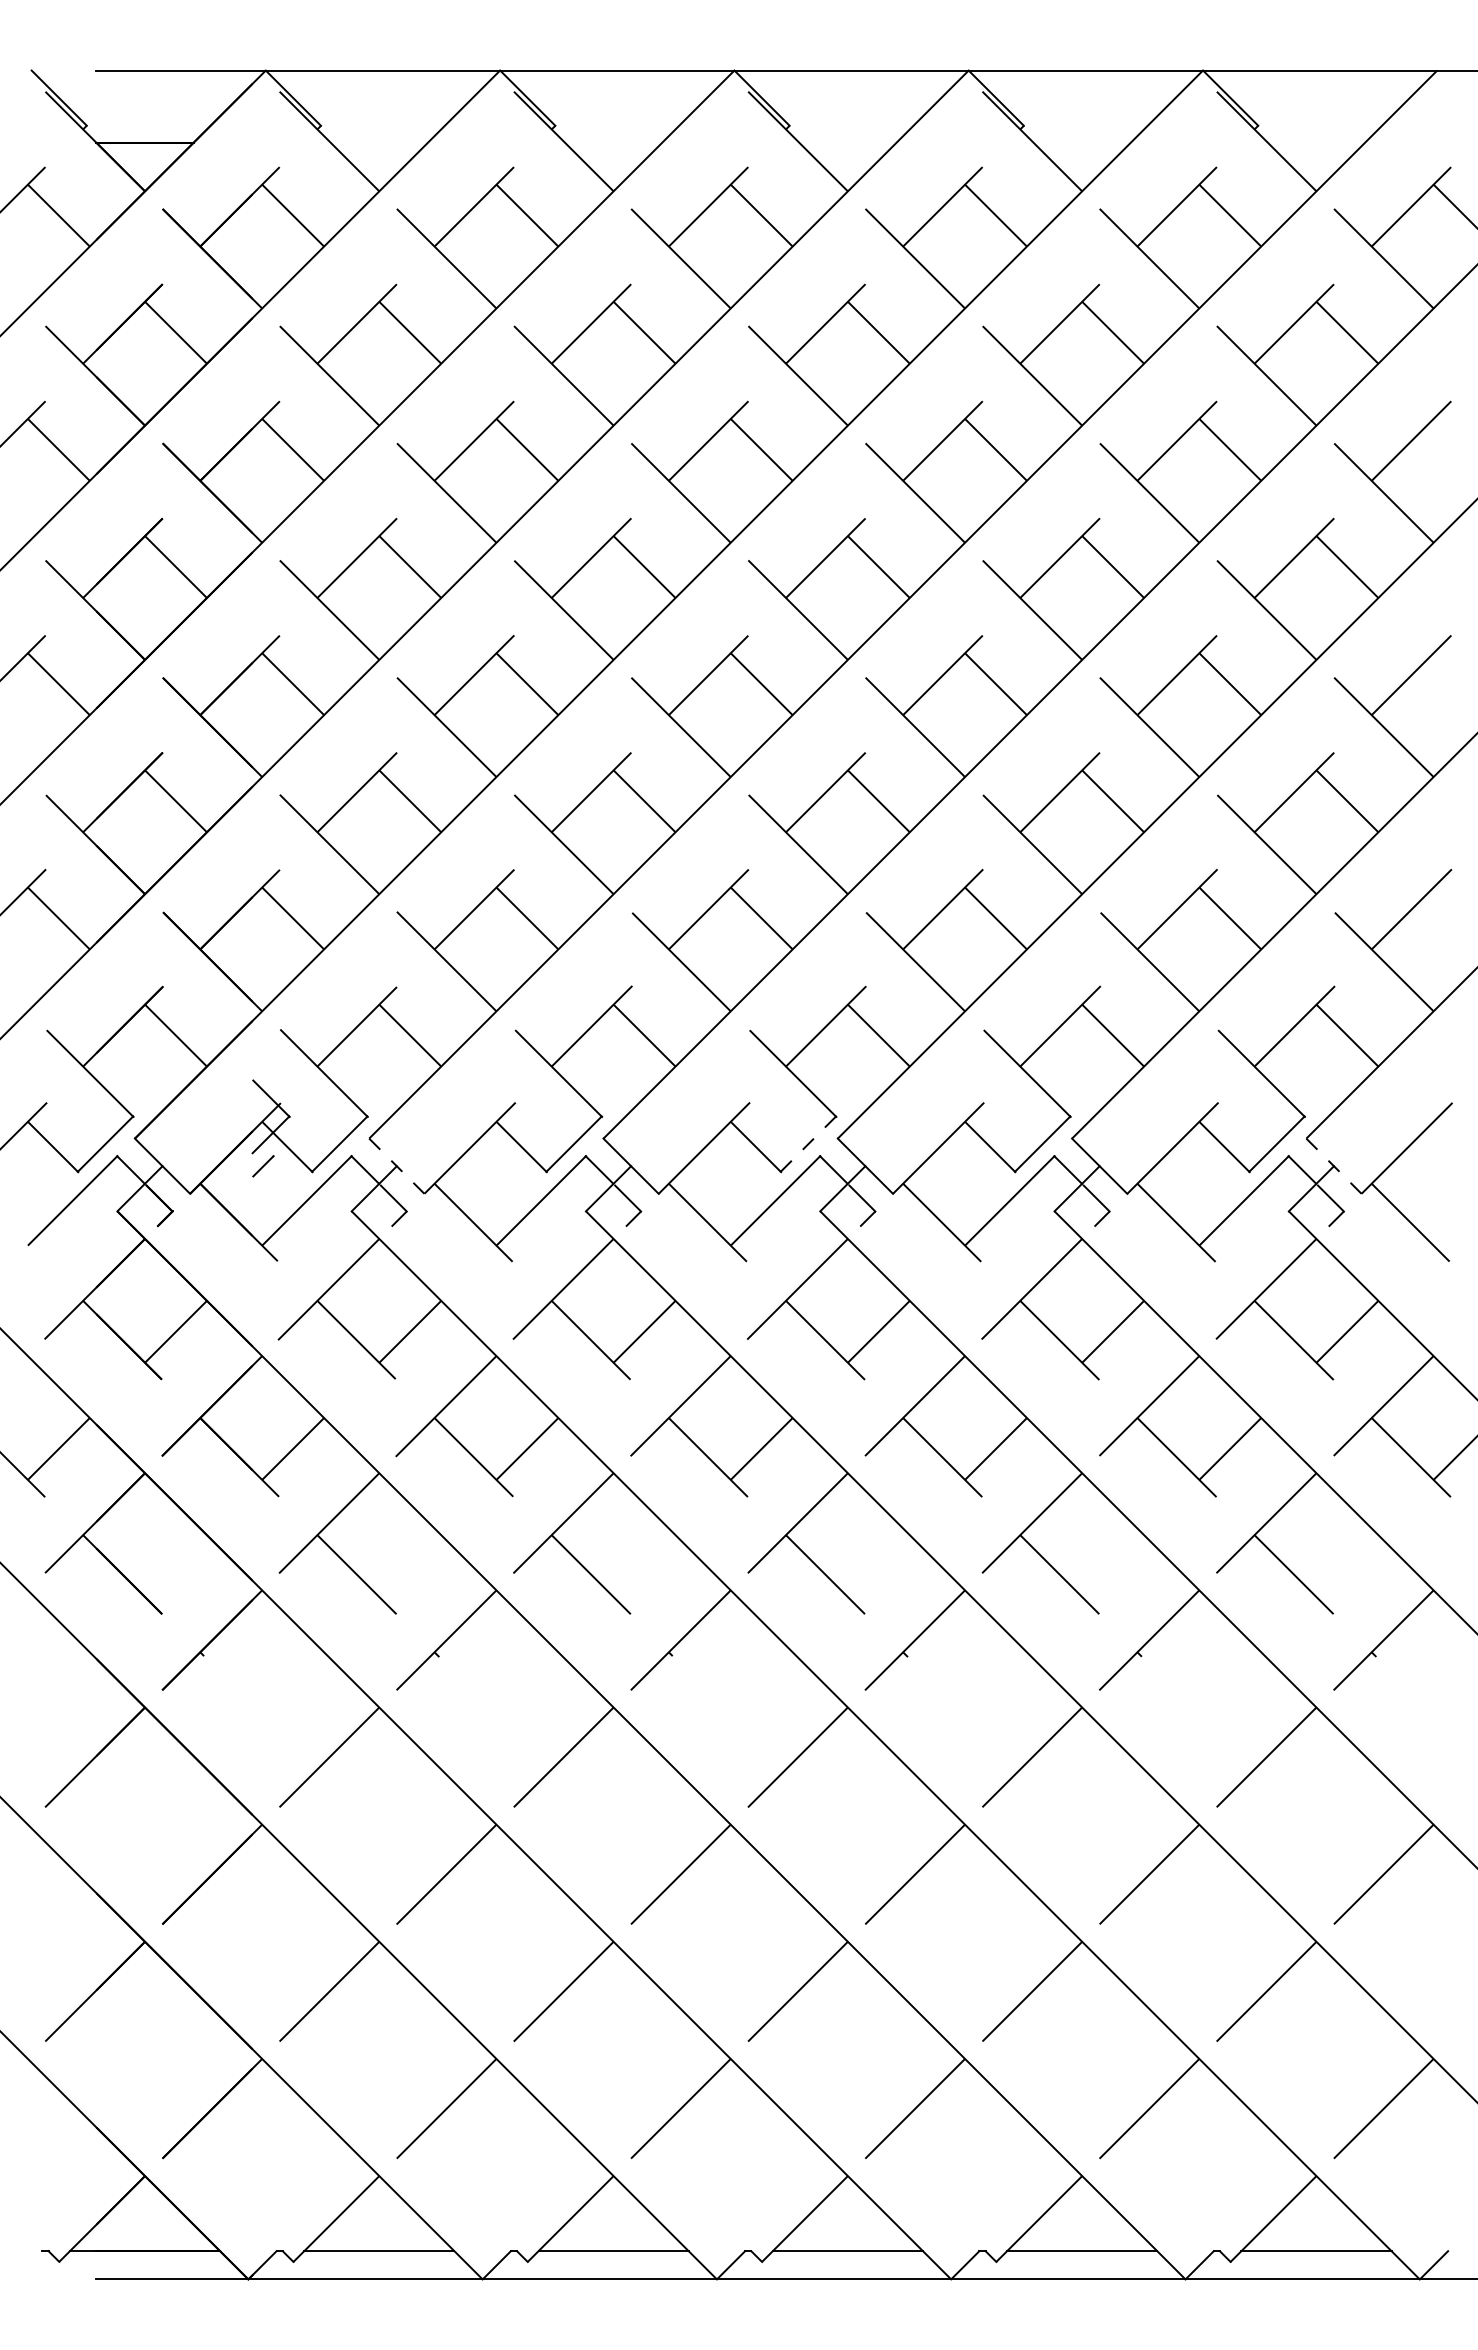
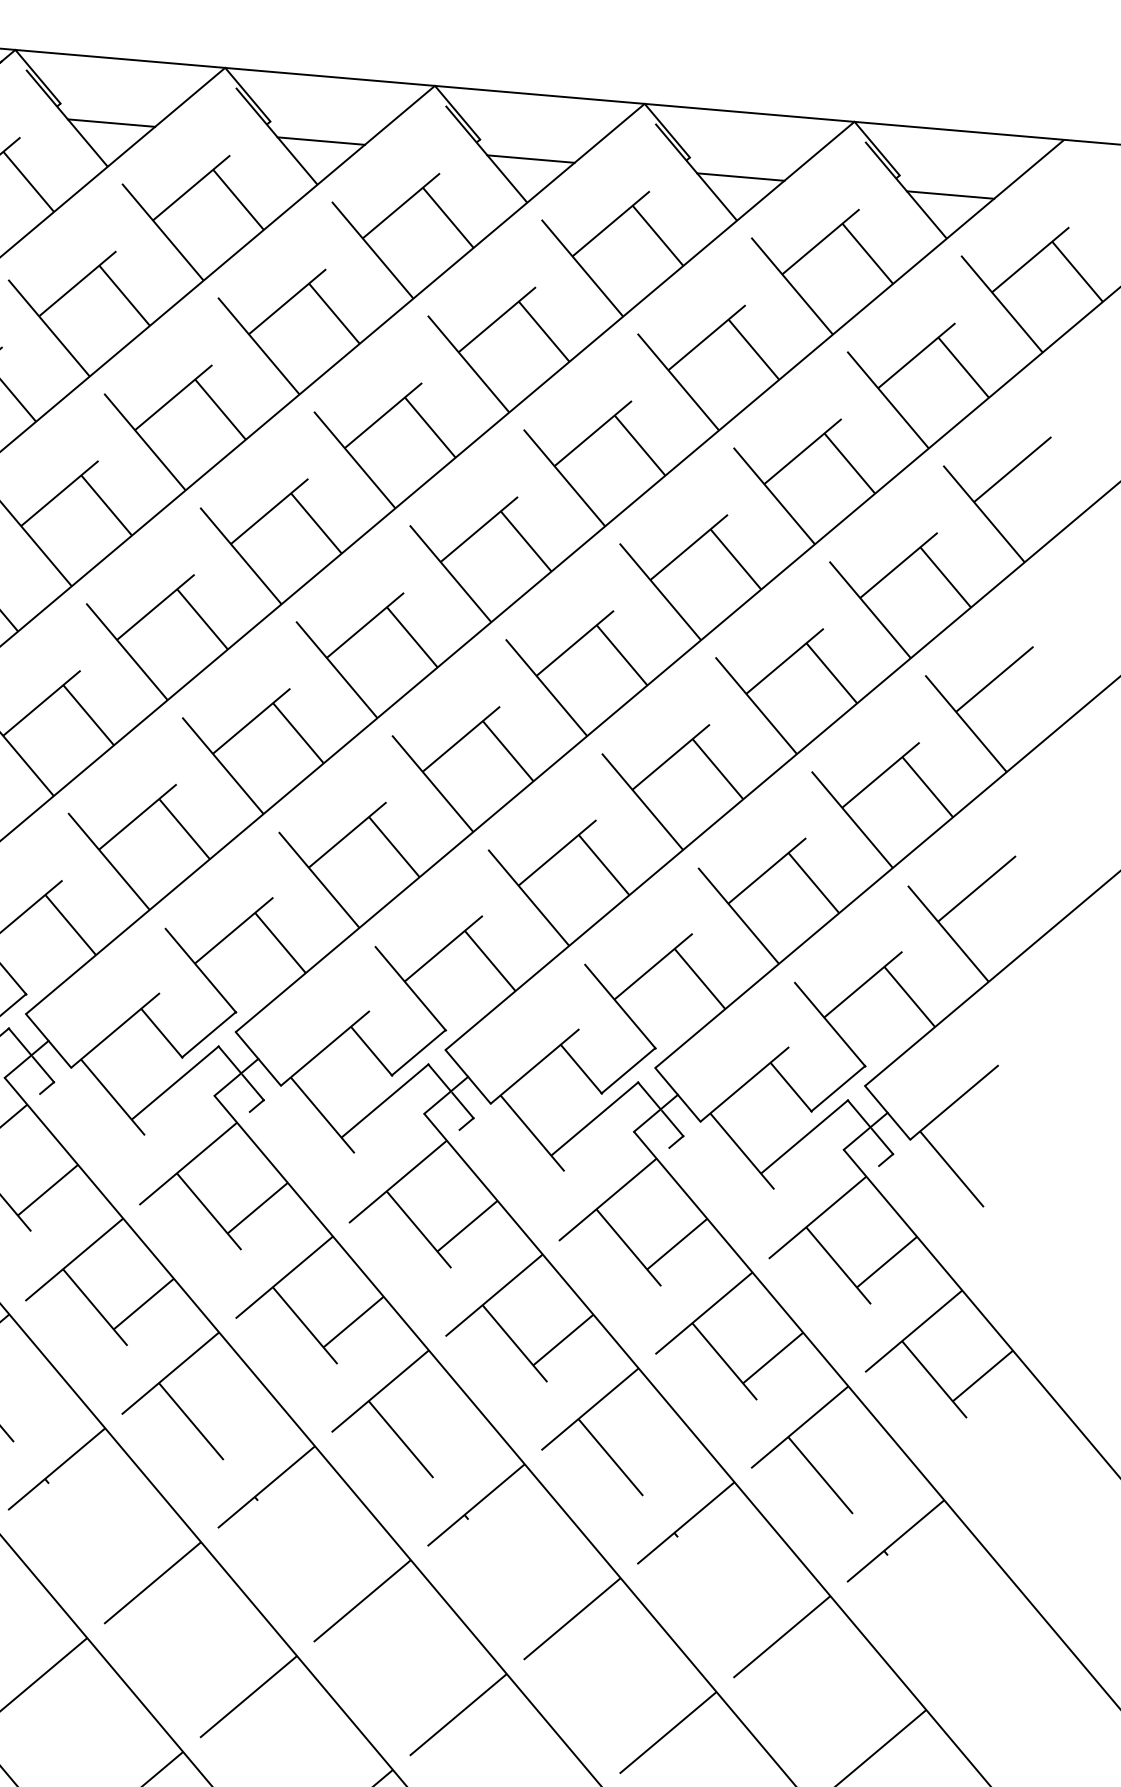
line: (379, 142) -> (111, 123), added
line: (613, 142) -> (321, 140), added
line: (847, 142) -> (530, 158), added
line: (1081, 142) -> (740, 176), added
line: (1316, 142) -> (950, 194), added
line: (808, 1144) -> (418, 1053), dashed -> solid
line: (397, 1166) -> (49, 1041), dashed -> solid
line: (1334, 1166) -> (888, 1113), dashed -> solid

